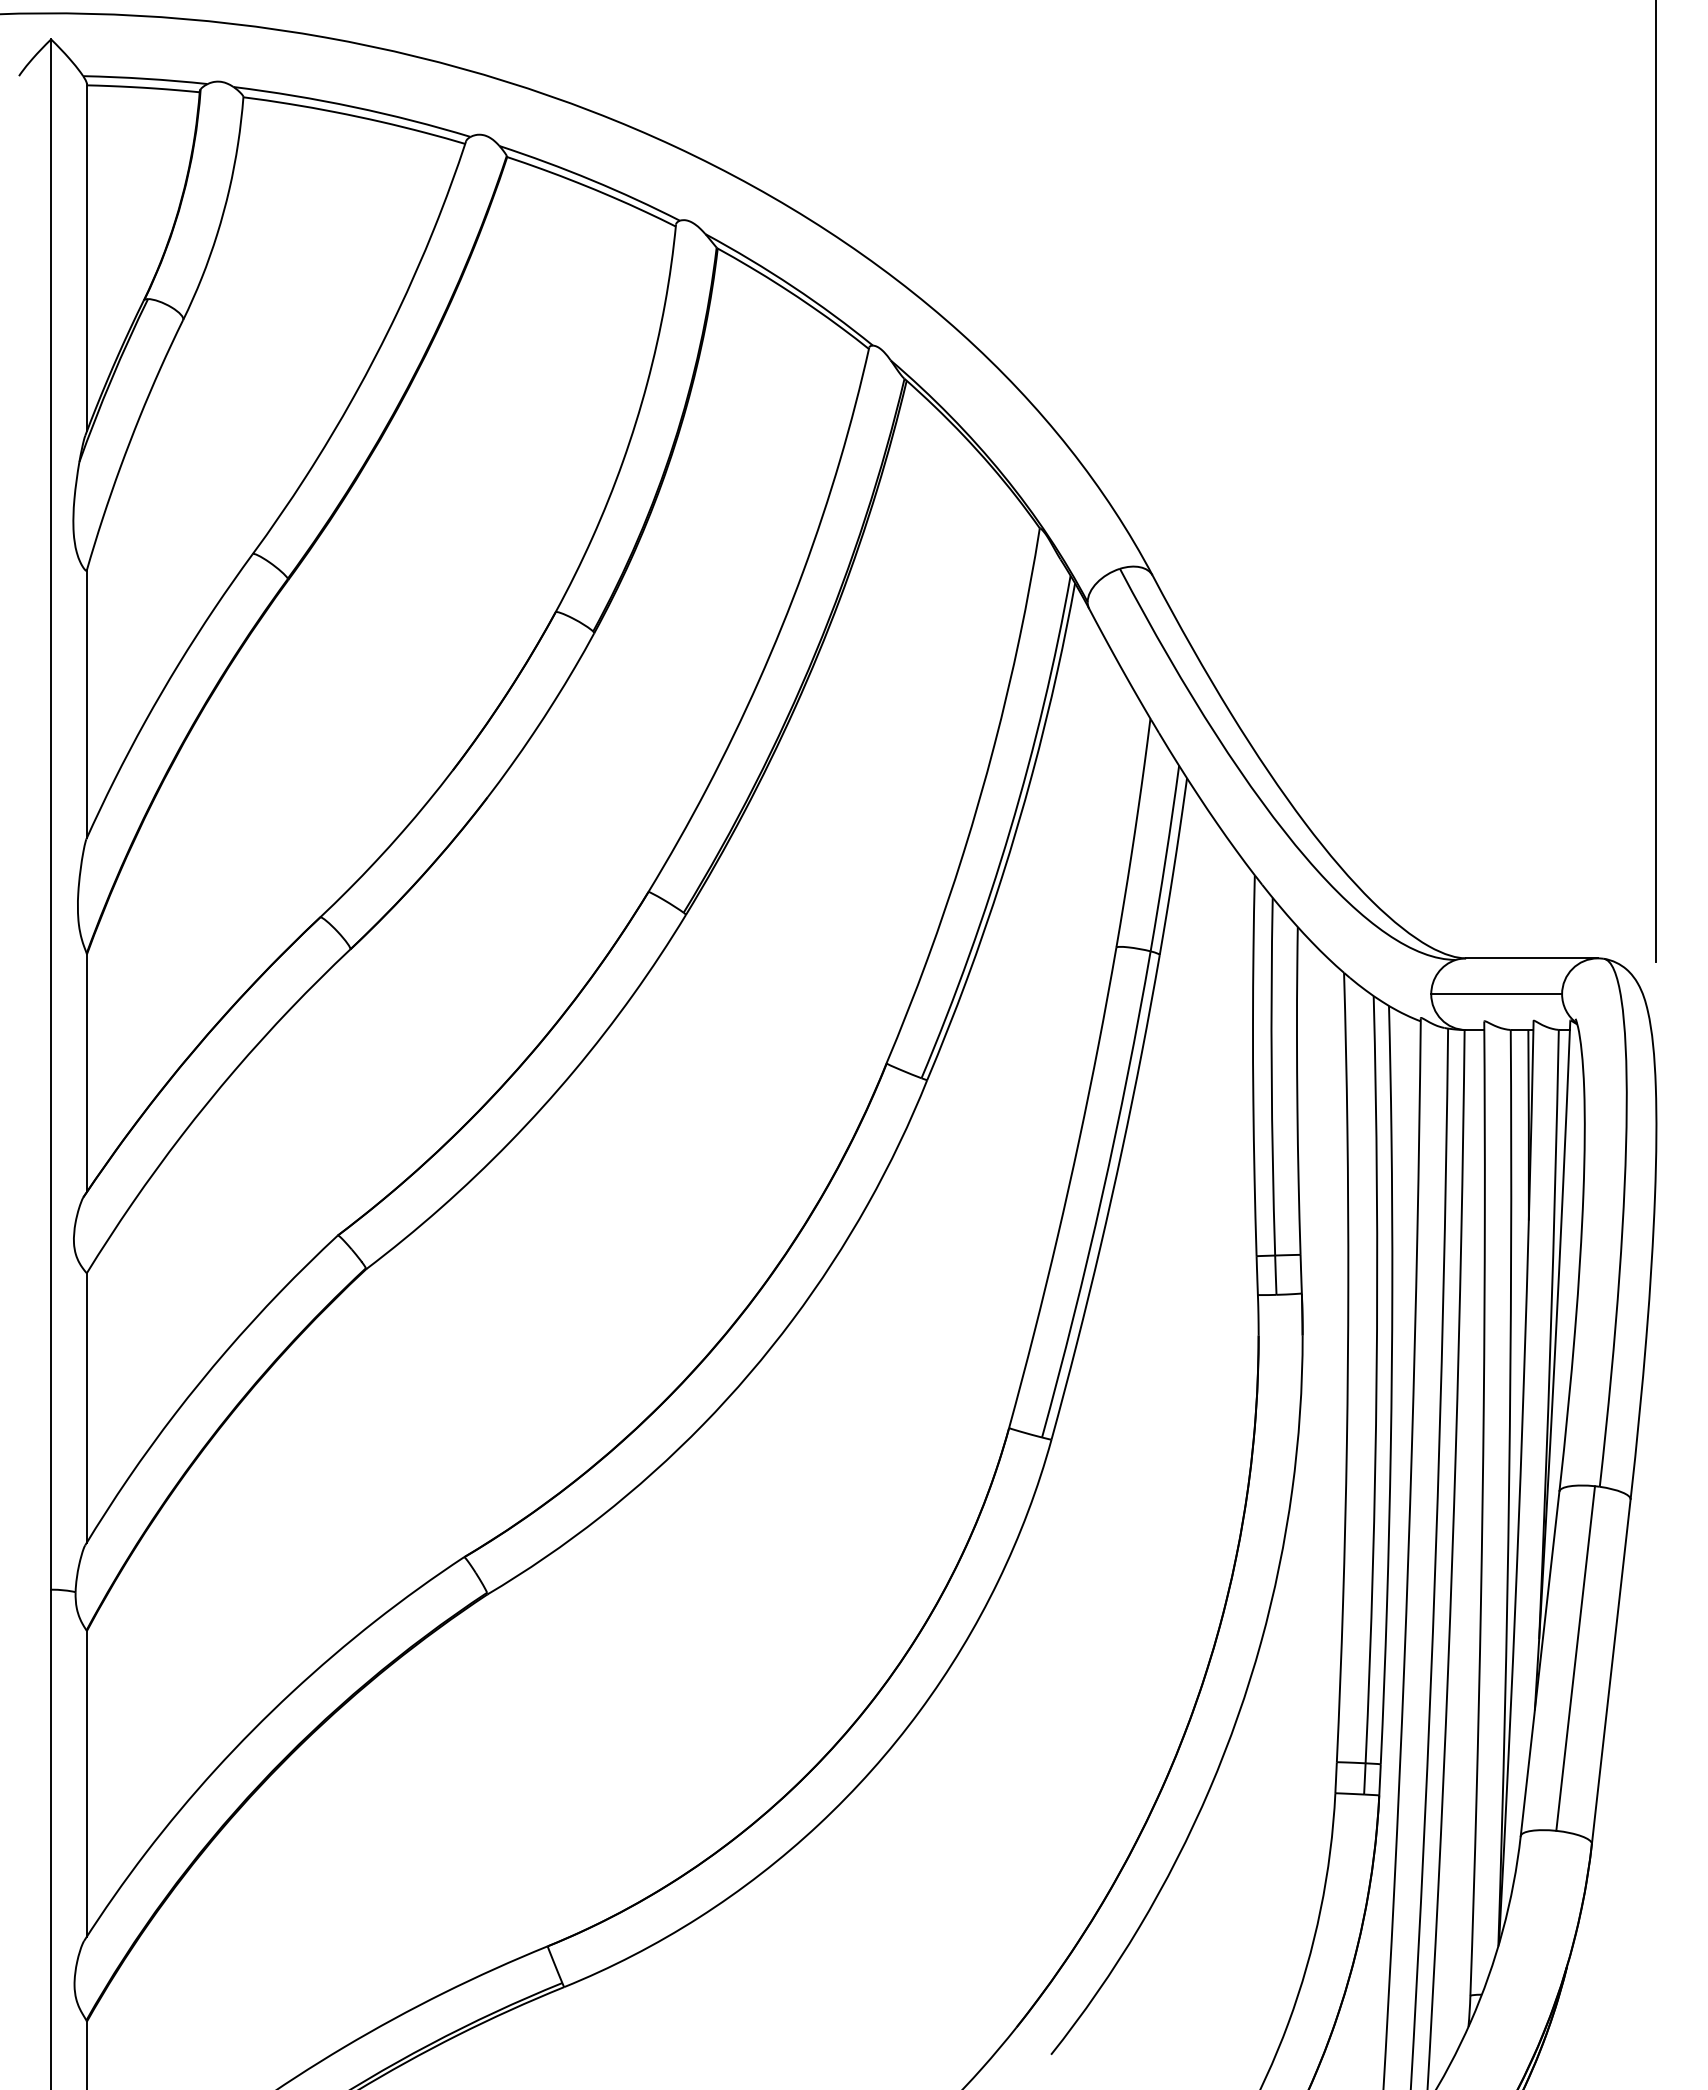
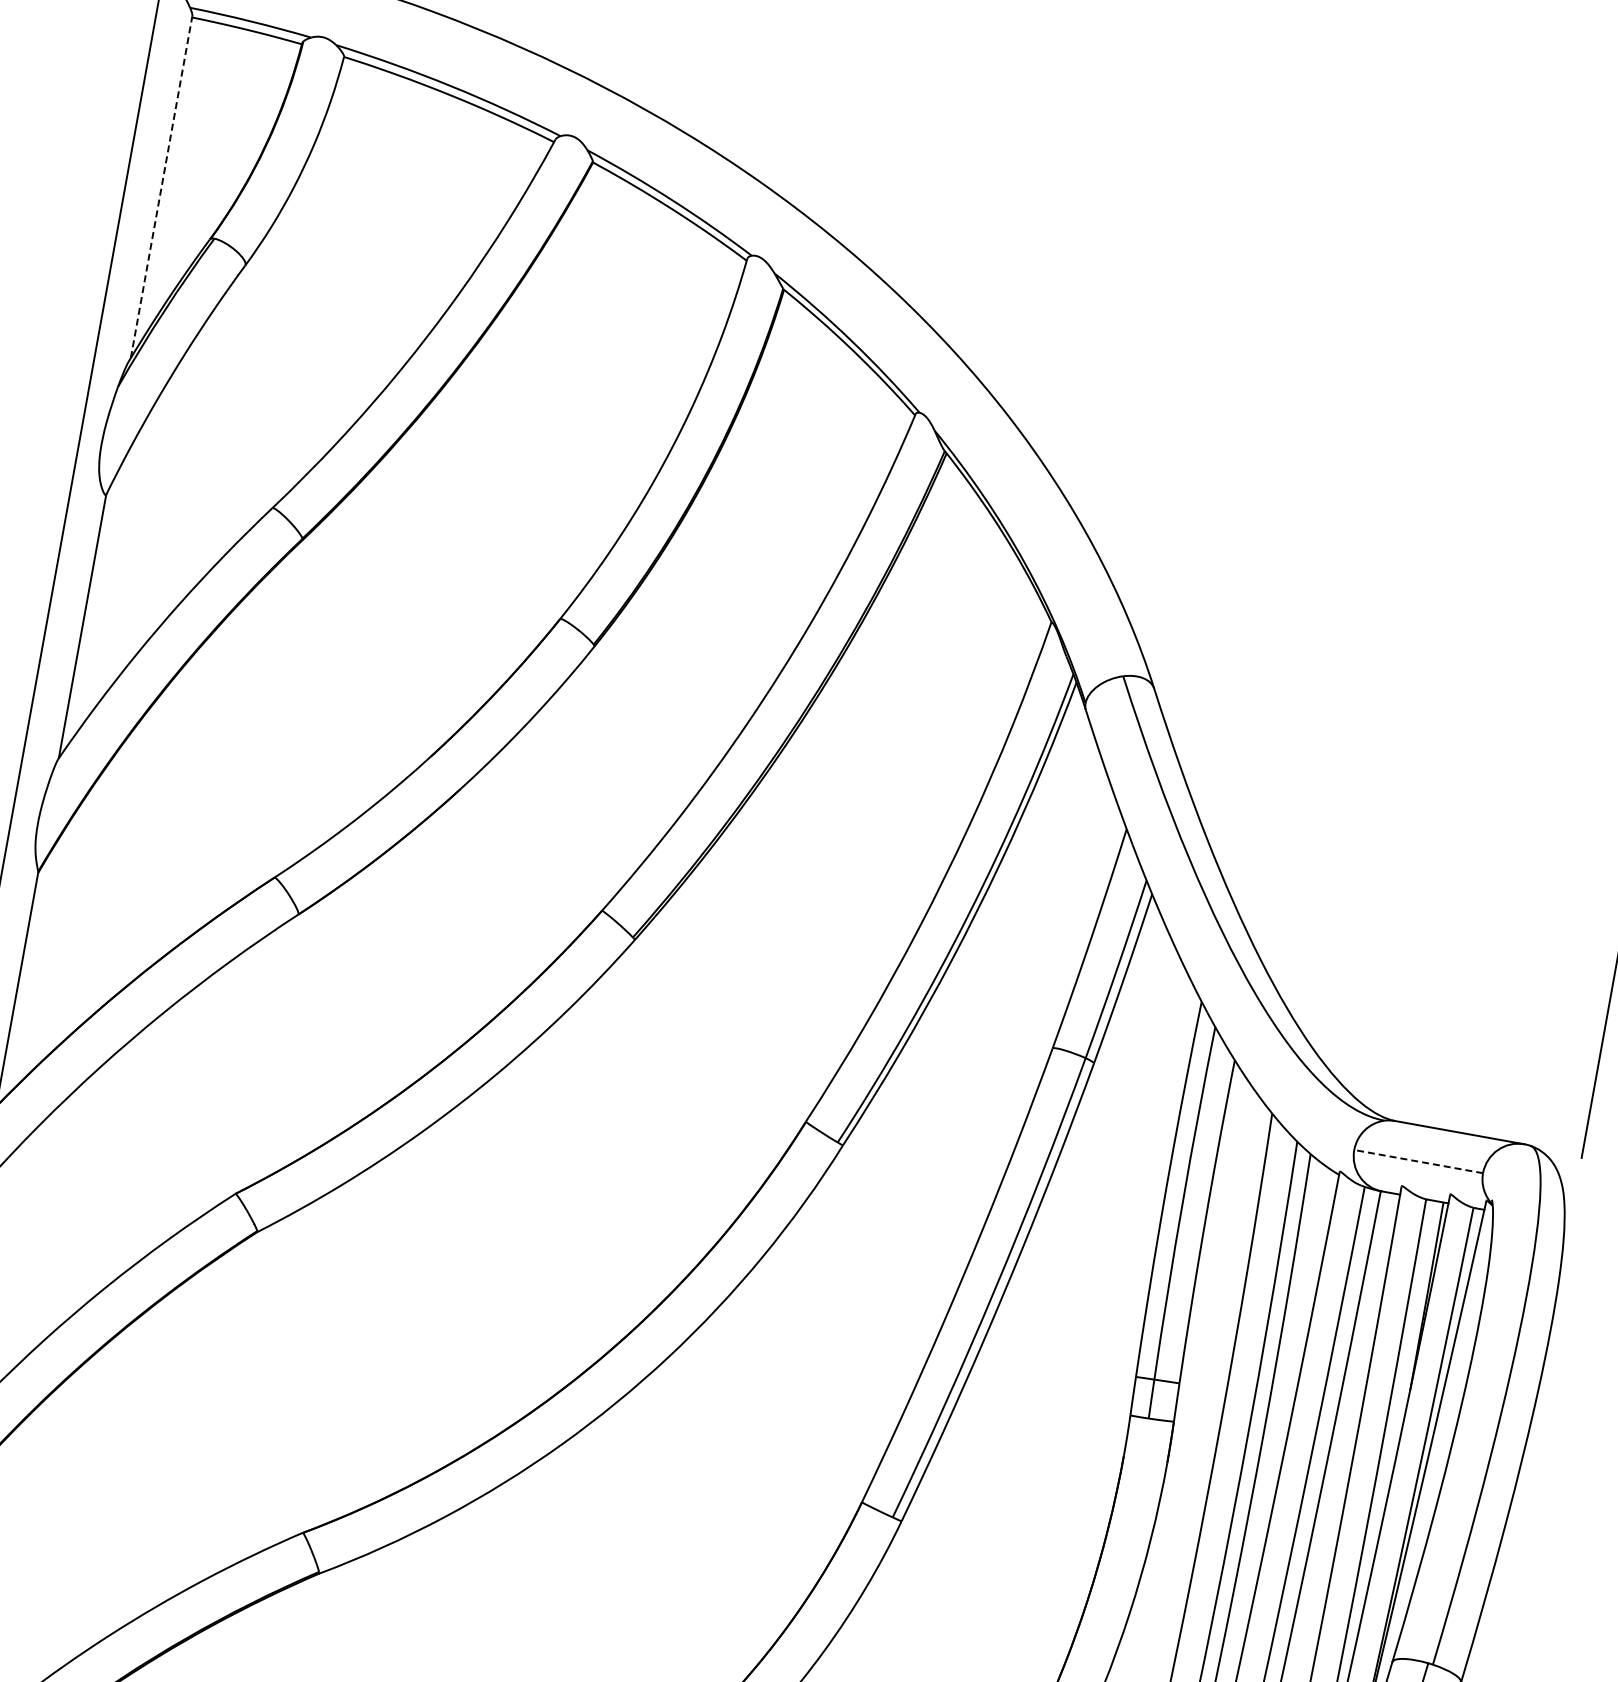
line: (86, 257) -> (161, 186), solid -> dashed
line: (1496, 994) -> (1418, 1161), solid -> dashed

